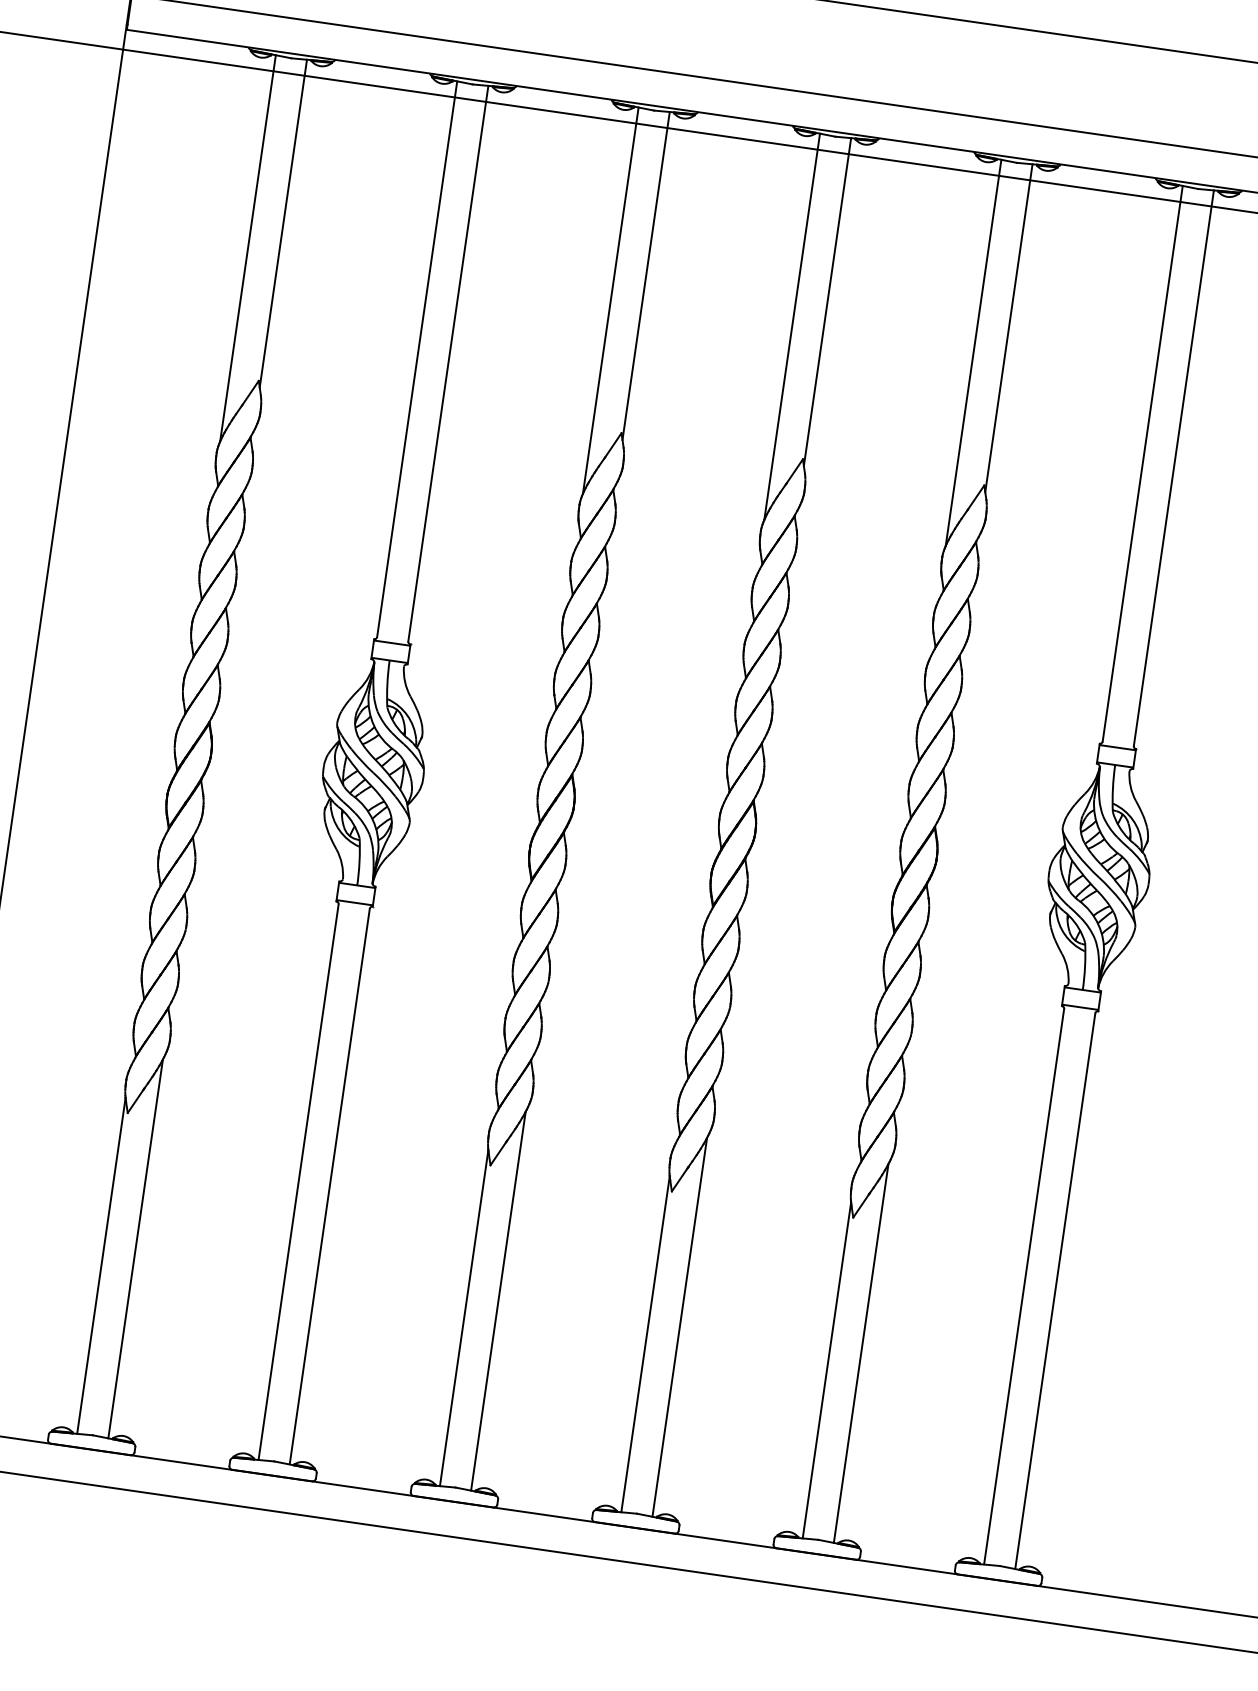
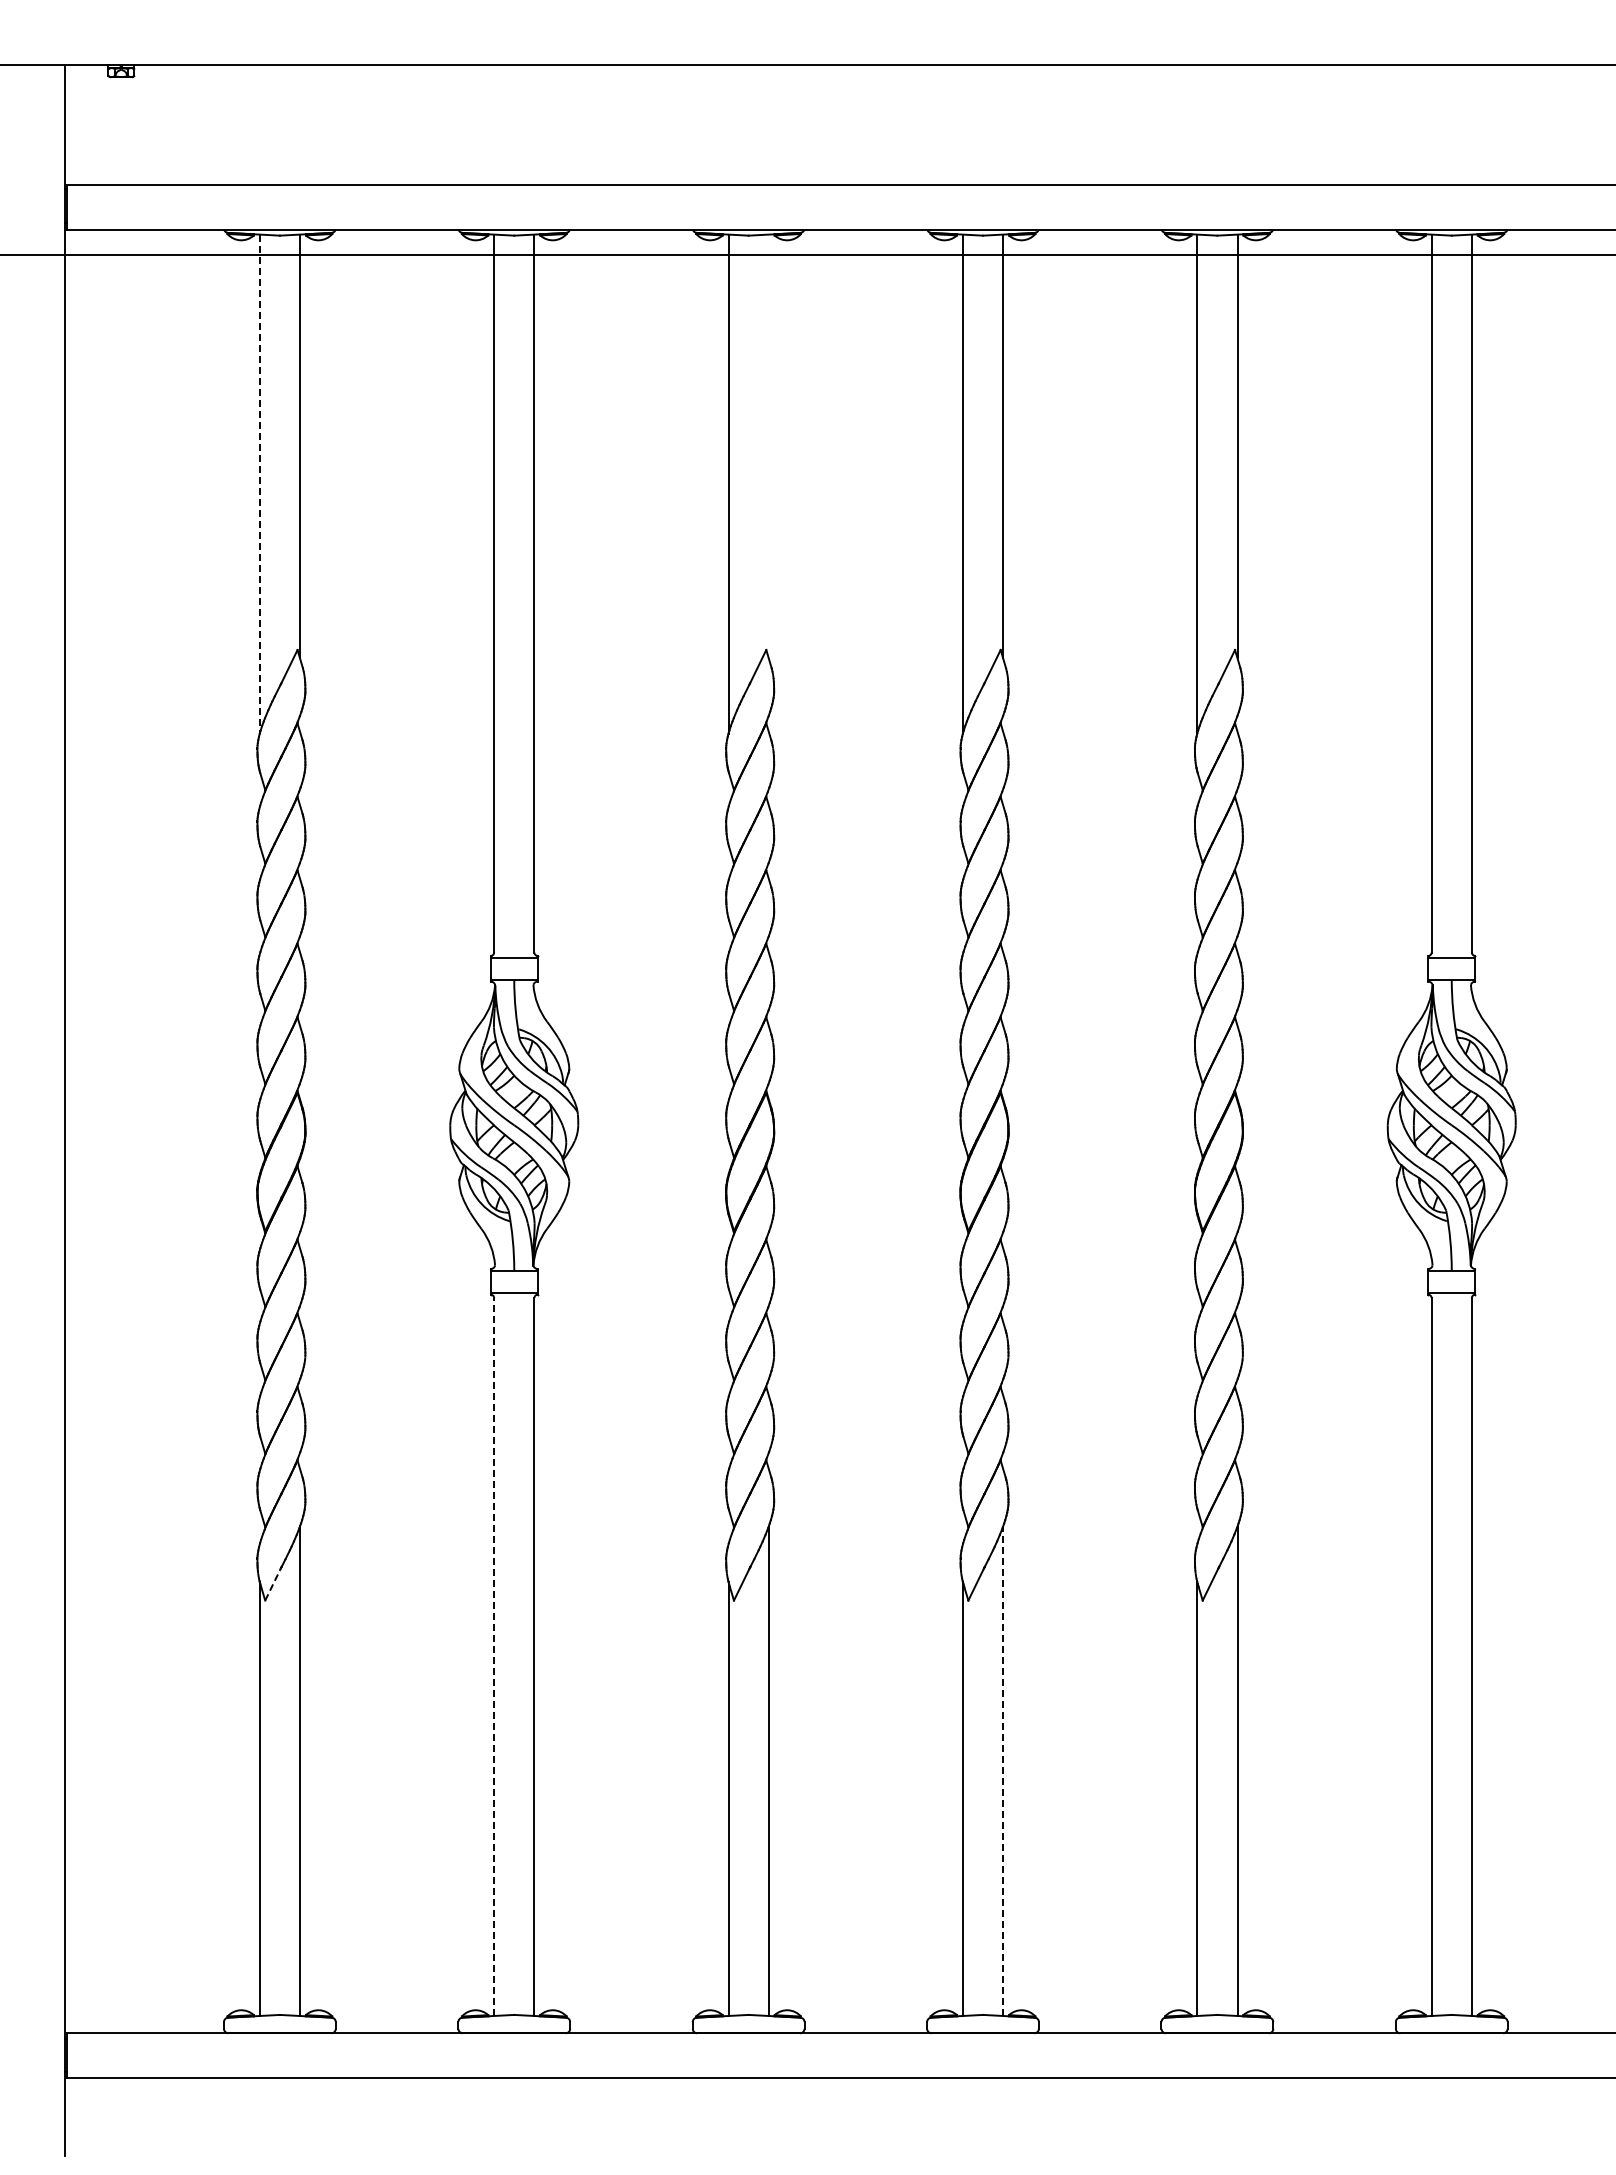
line: (247, 248) -> (259, 484), solid -> dashed
line: (645, 275) -> (768, 446), removed
line: (136, 1100) -> (273, 1583), solid -> dashed
line: (298, 1181) -> (494, 1656), solid -> dashed
line: (680, 1327) -> (1003, 1771), solid -> dashed

